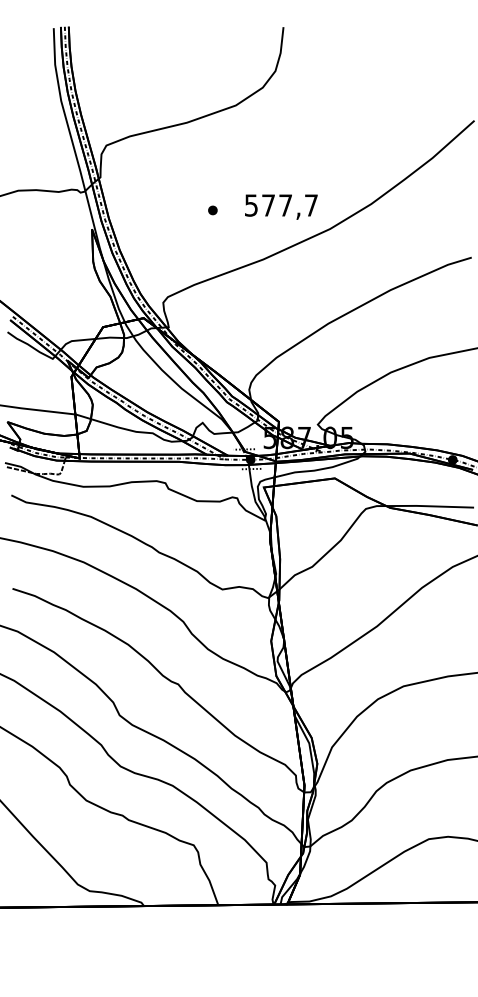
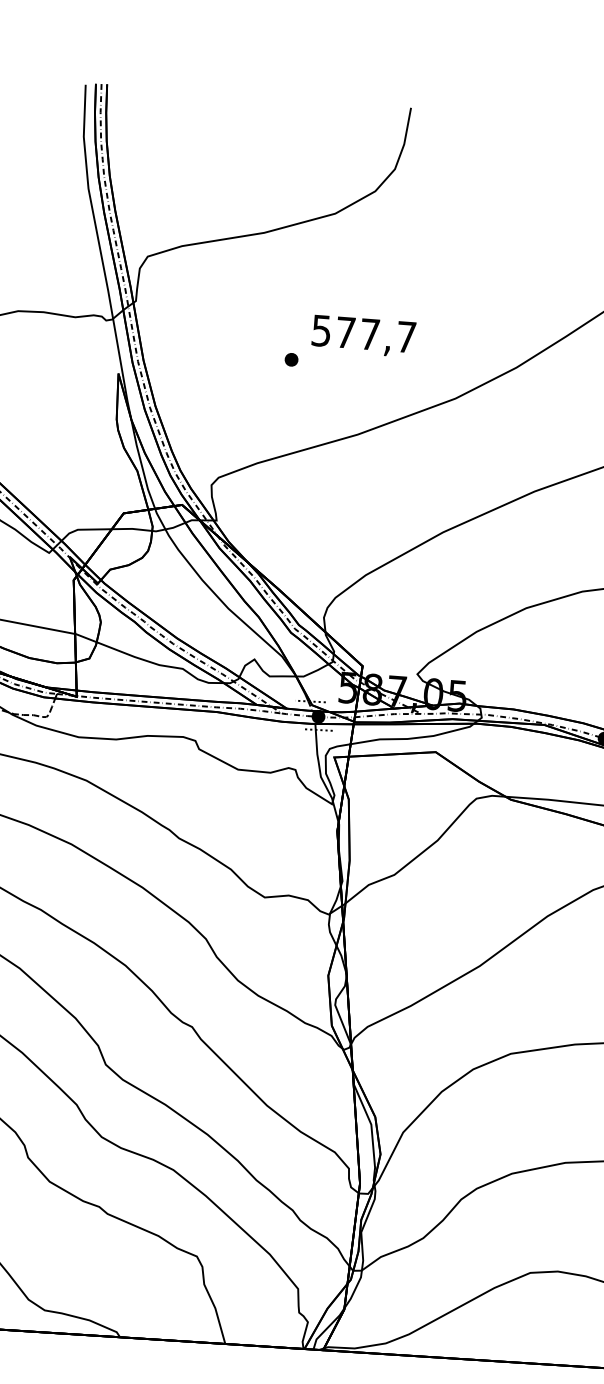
text: (281, 206) -> (364, 335), moved

